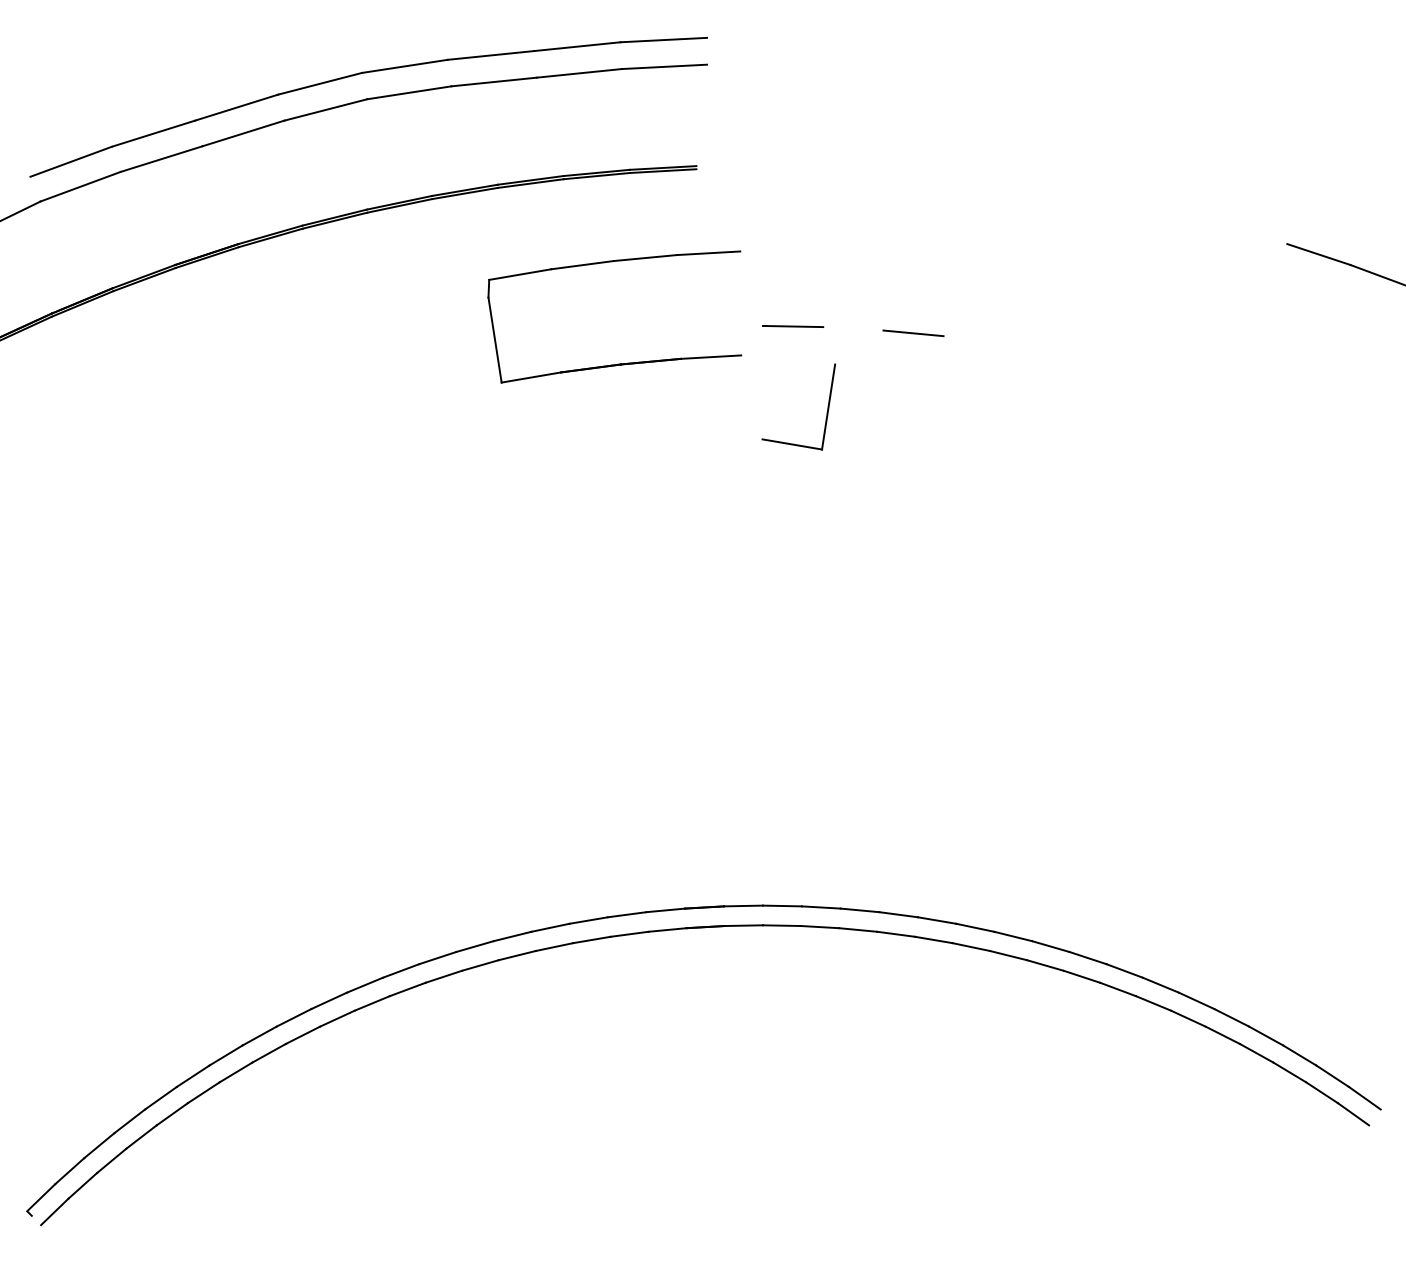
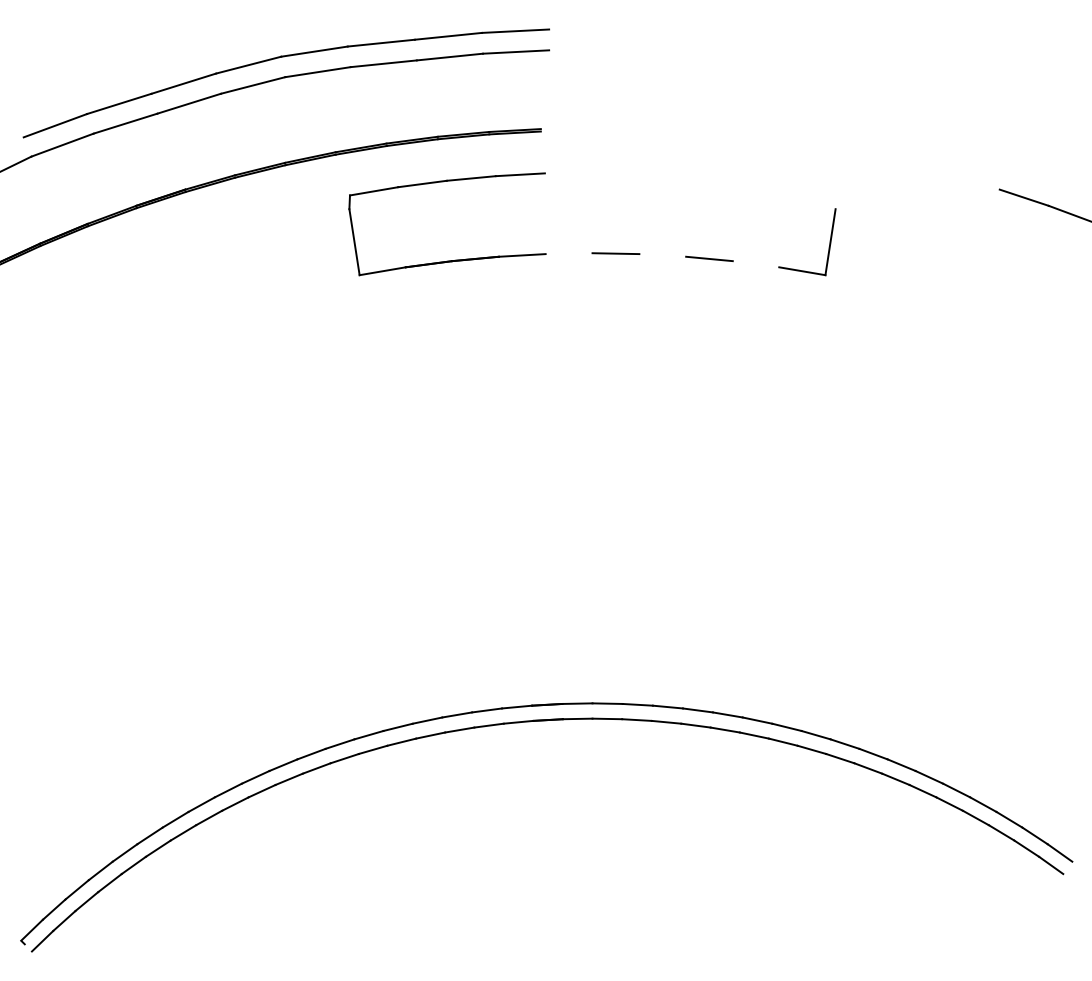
part: (625, 362) -> (455, 259), moved
part: (825, 413) -> (828, 247), moved

